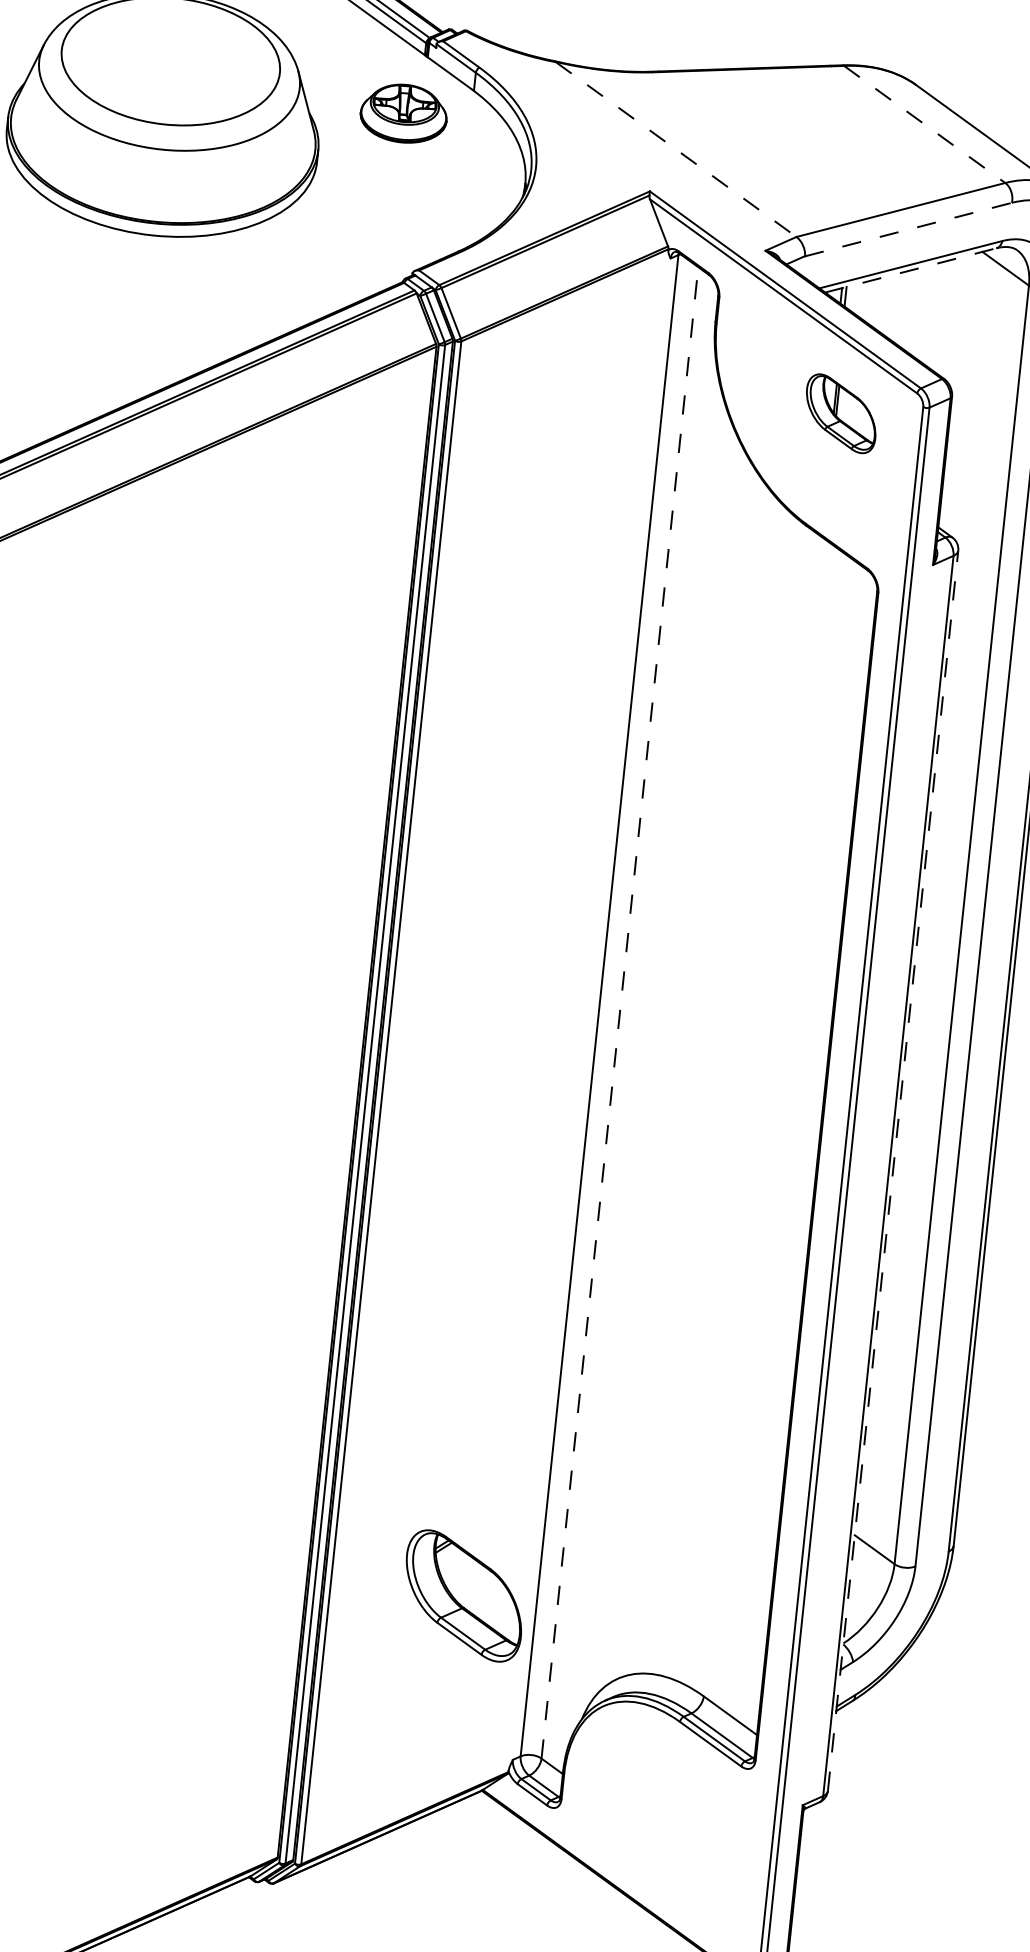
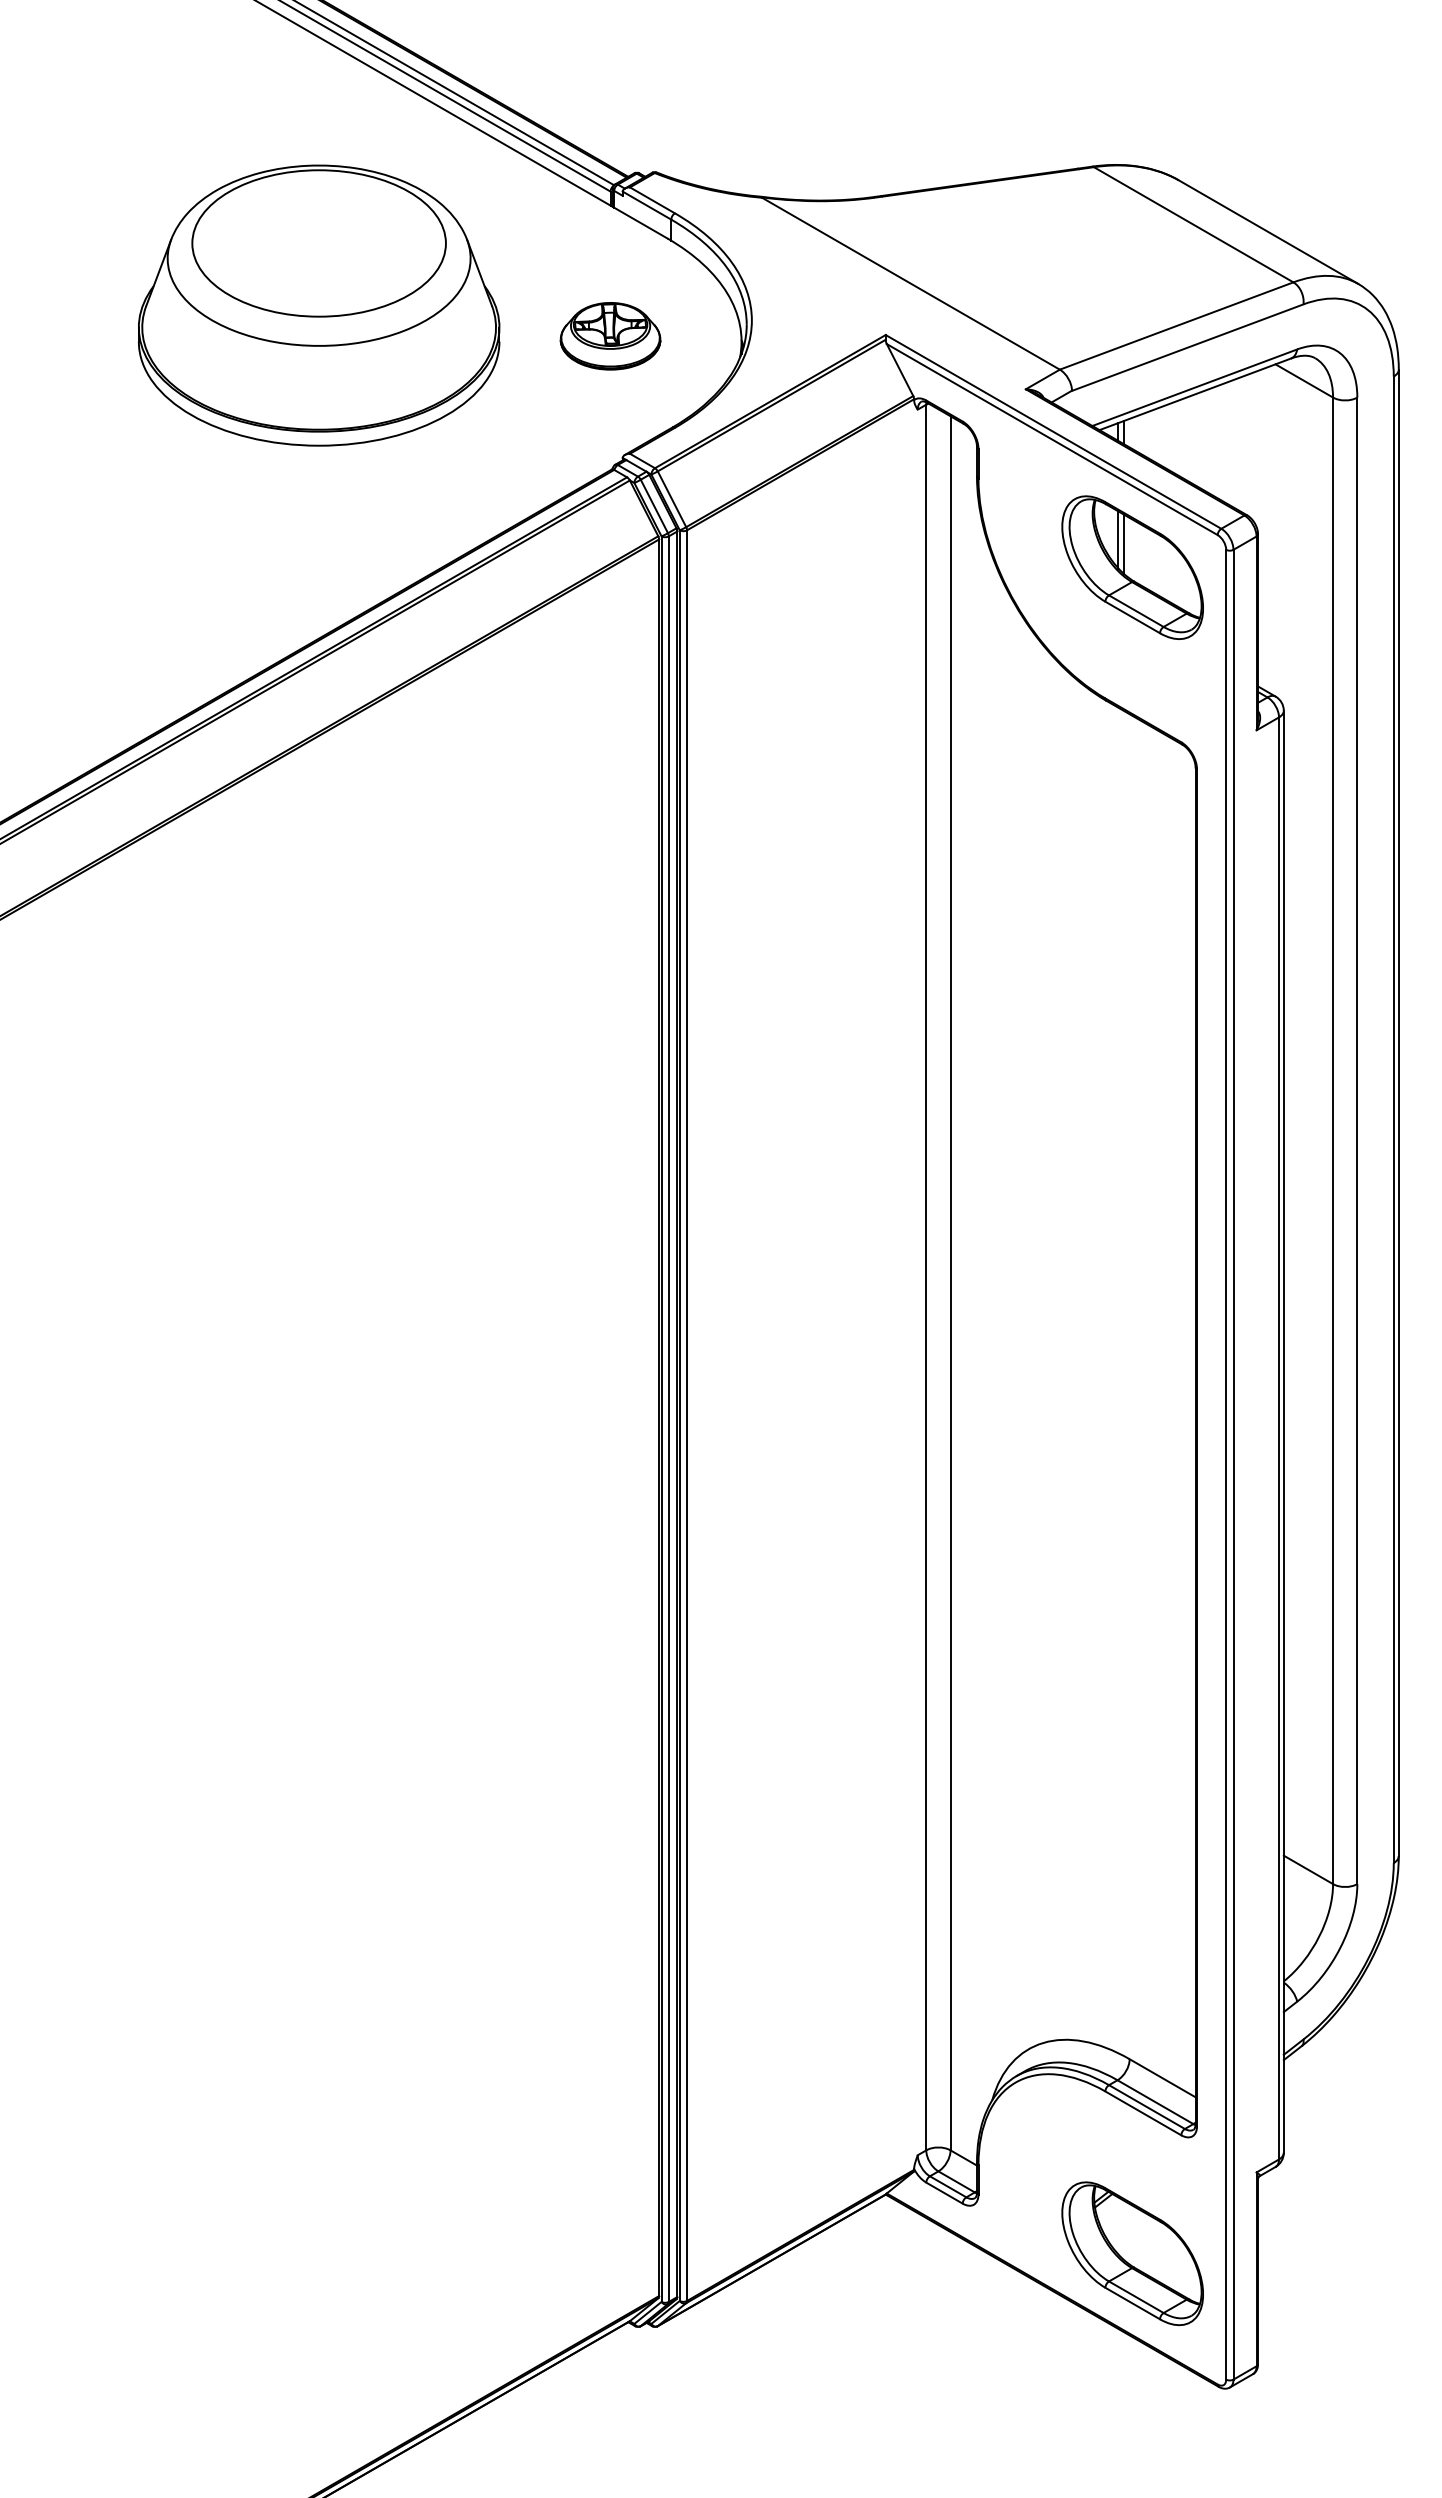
part: (403, 113) -> (610, 336), moved
line: (925, 125) -> (1194, 225), dashed -> solid
line: (676, 149) -> (911, 283), dashed -> solid
line: (908, 229) -> (1187, 347), dashed -> solid
line: (910, 270) -> (1195, 394), dashed -> solid
part: (841, 413) -> (1132, 567), size x1.67
line: (619, 1012) -> (950, 1282), dashed -> solid
line: (892, 1170) -> (1283, 1431), dashed -> solid
part: (463, 1595) -> (1132, 2253), moved

